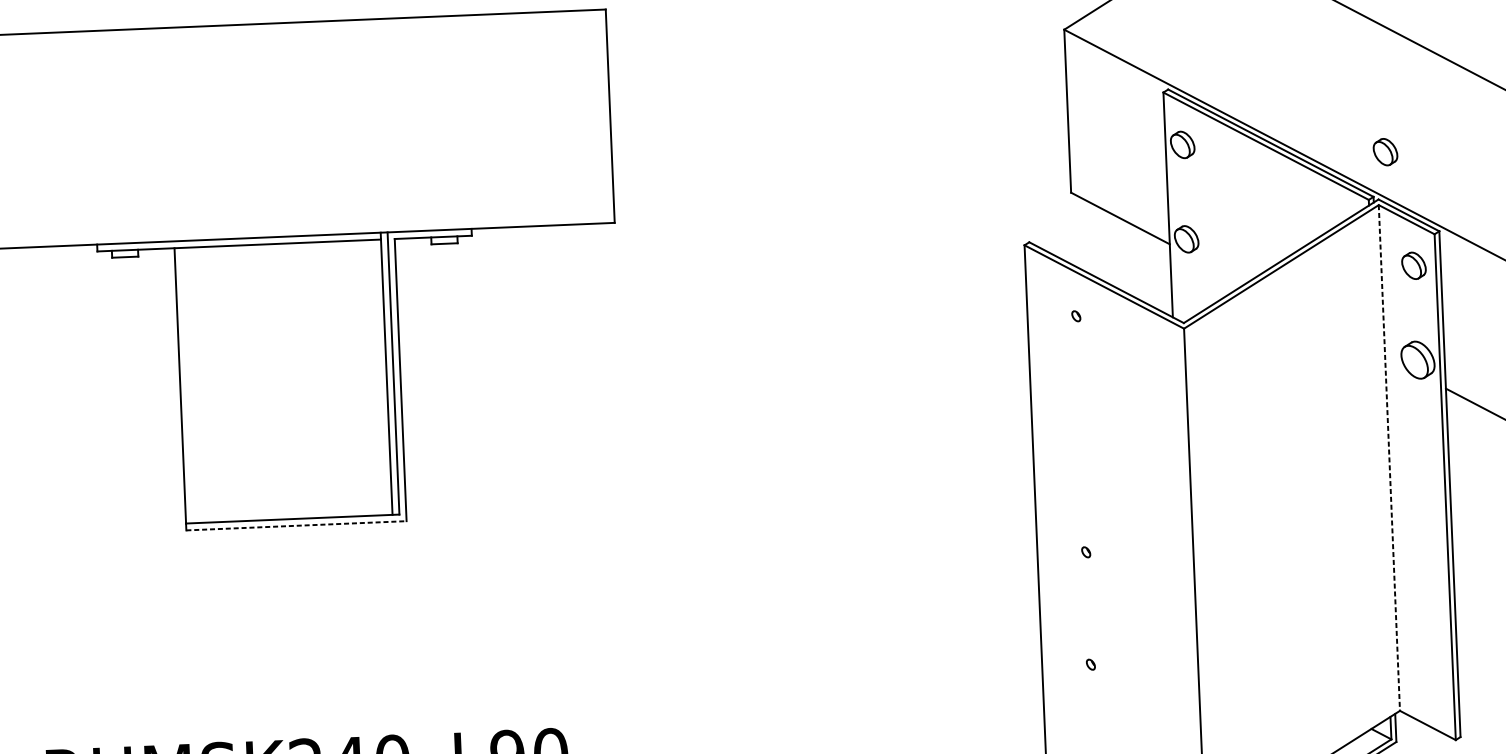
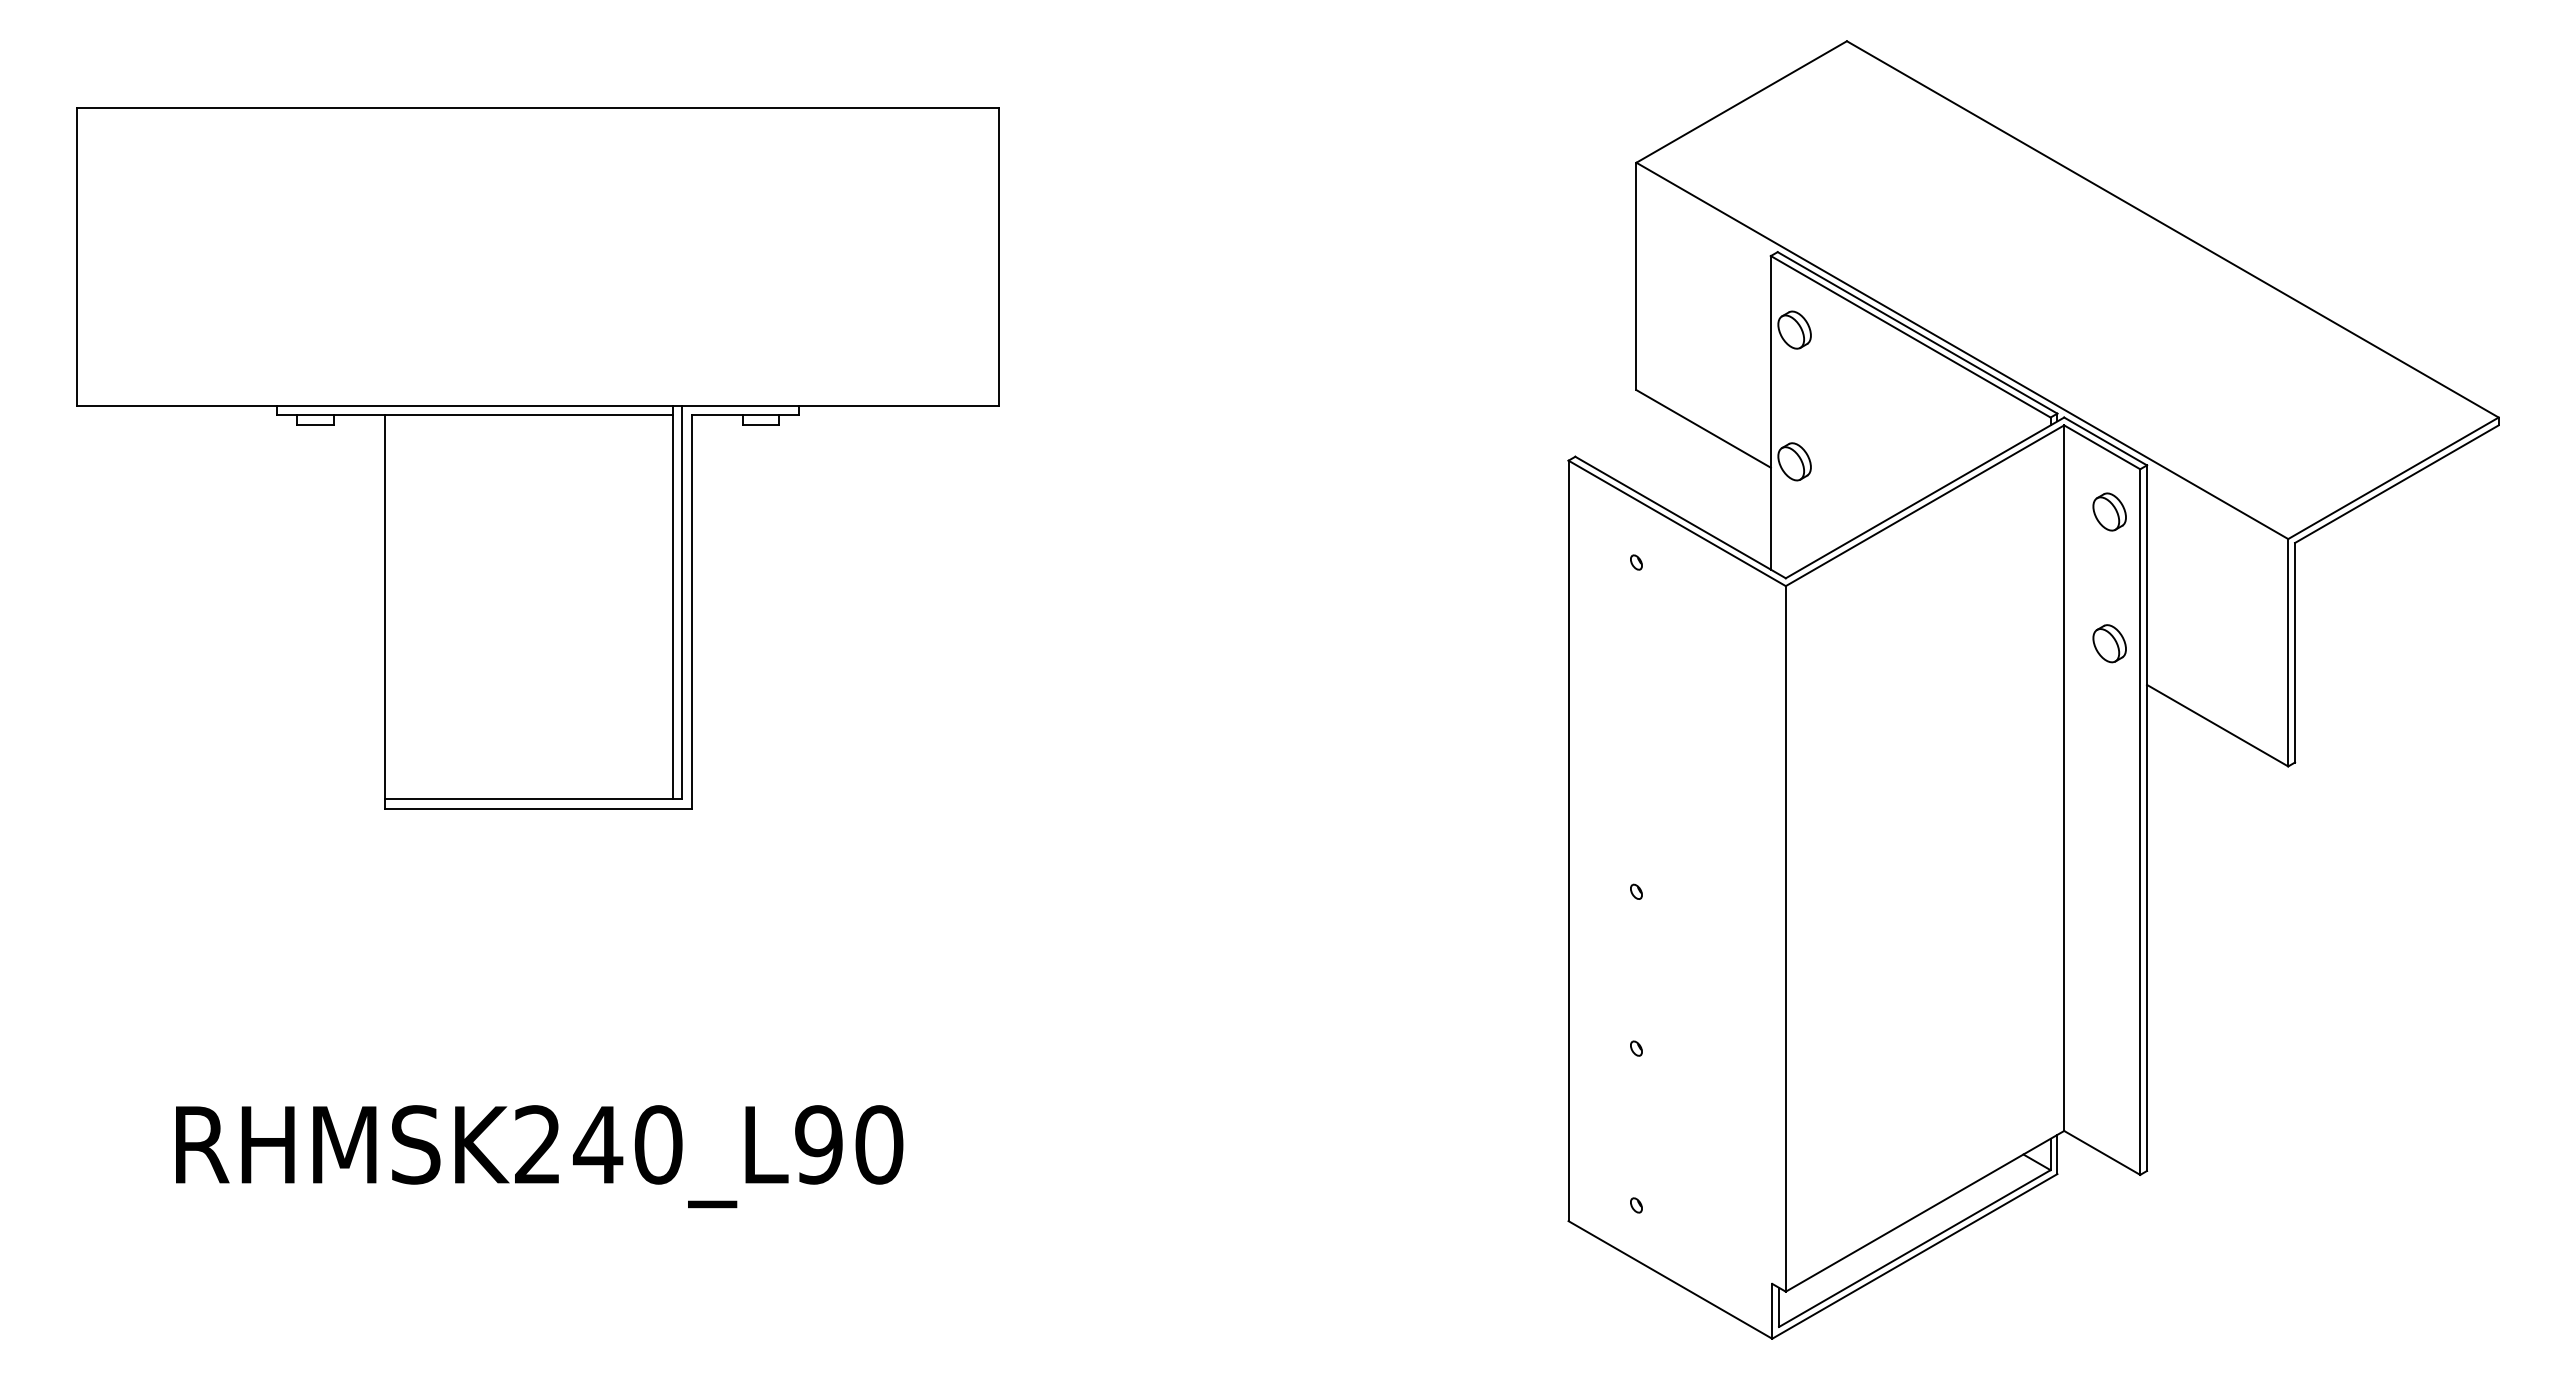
part: (1385, 151) -> (2076, 351), removed
part: (1417, 360) -> (2109, 643), size x0.71
line: (1389, 458) -> (2064, 778), dashed -> solid
line: (296, 525) -> (538, 808), dashed -> solid

